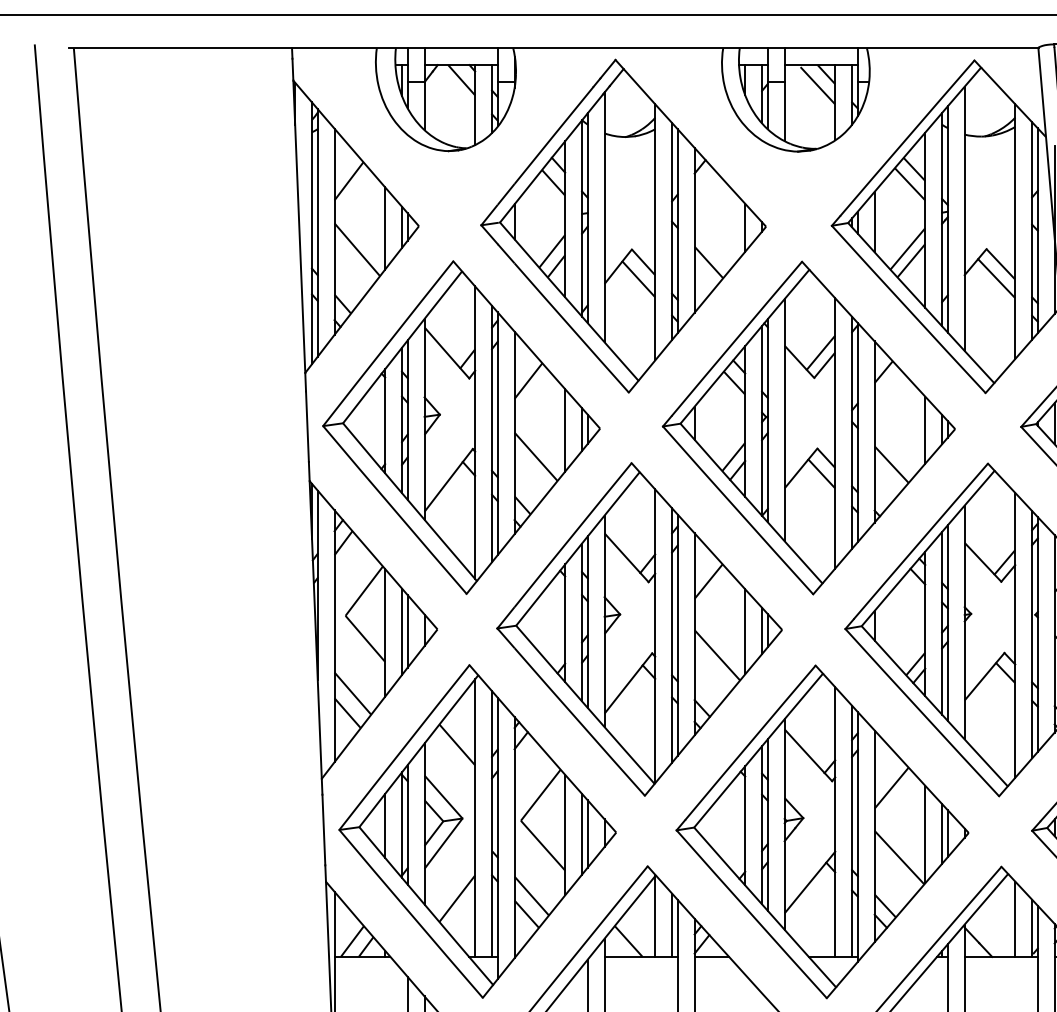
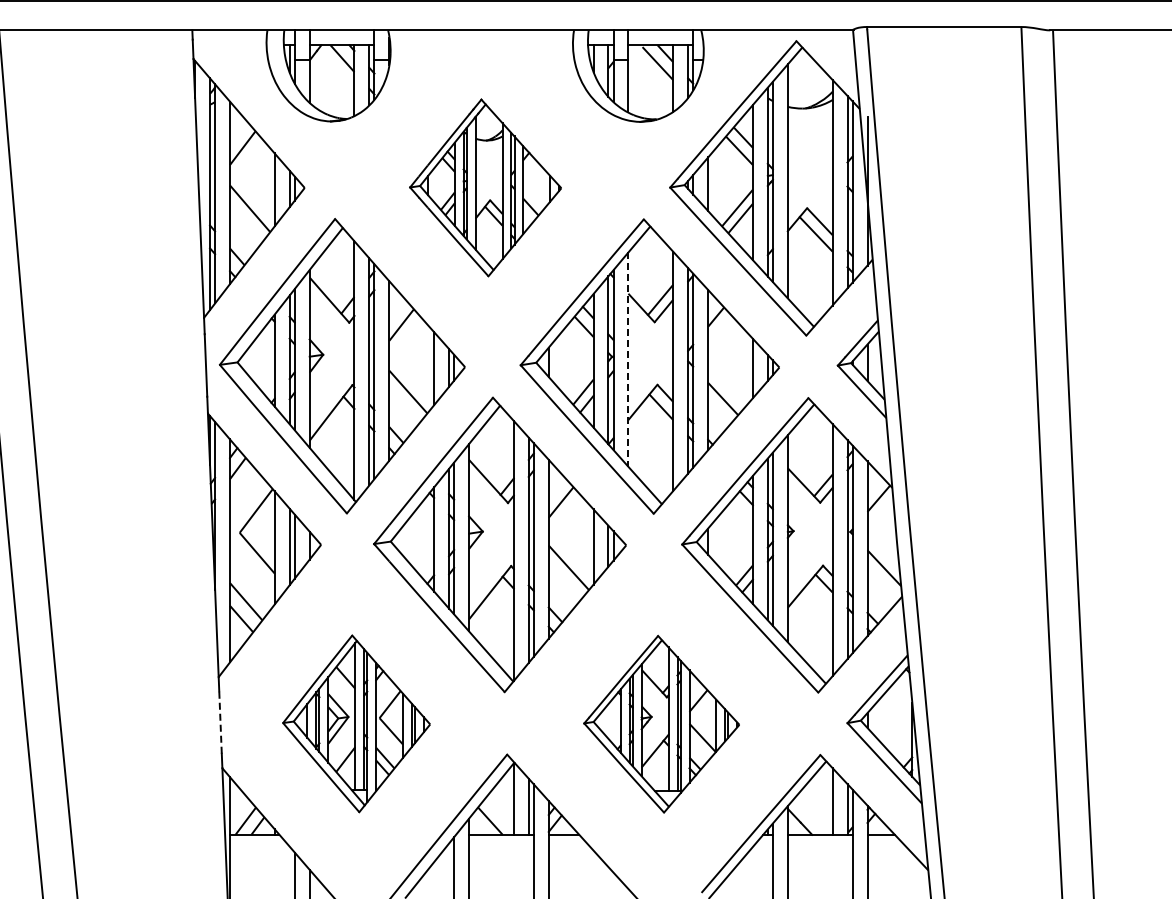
part: (623, 225) -> (485, 187), size x0.6
line: (784, 421) -> (628, 360), solid -> dashed
line: (323, 828) -> (220, 721), solid -> dashed
part: (477, 831) -> (356, 723), size x0.6
part: (822, 832) -> (661, 724), size x0.6

